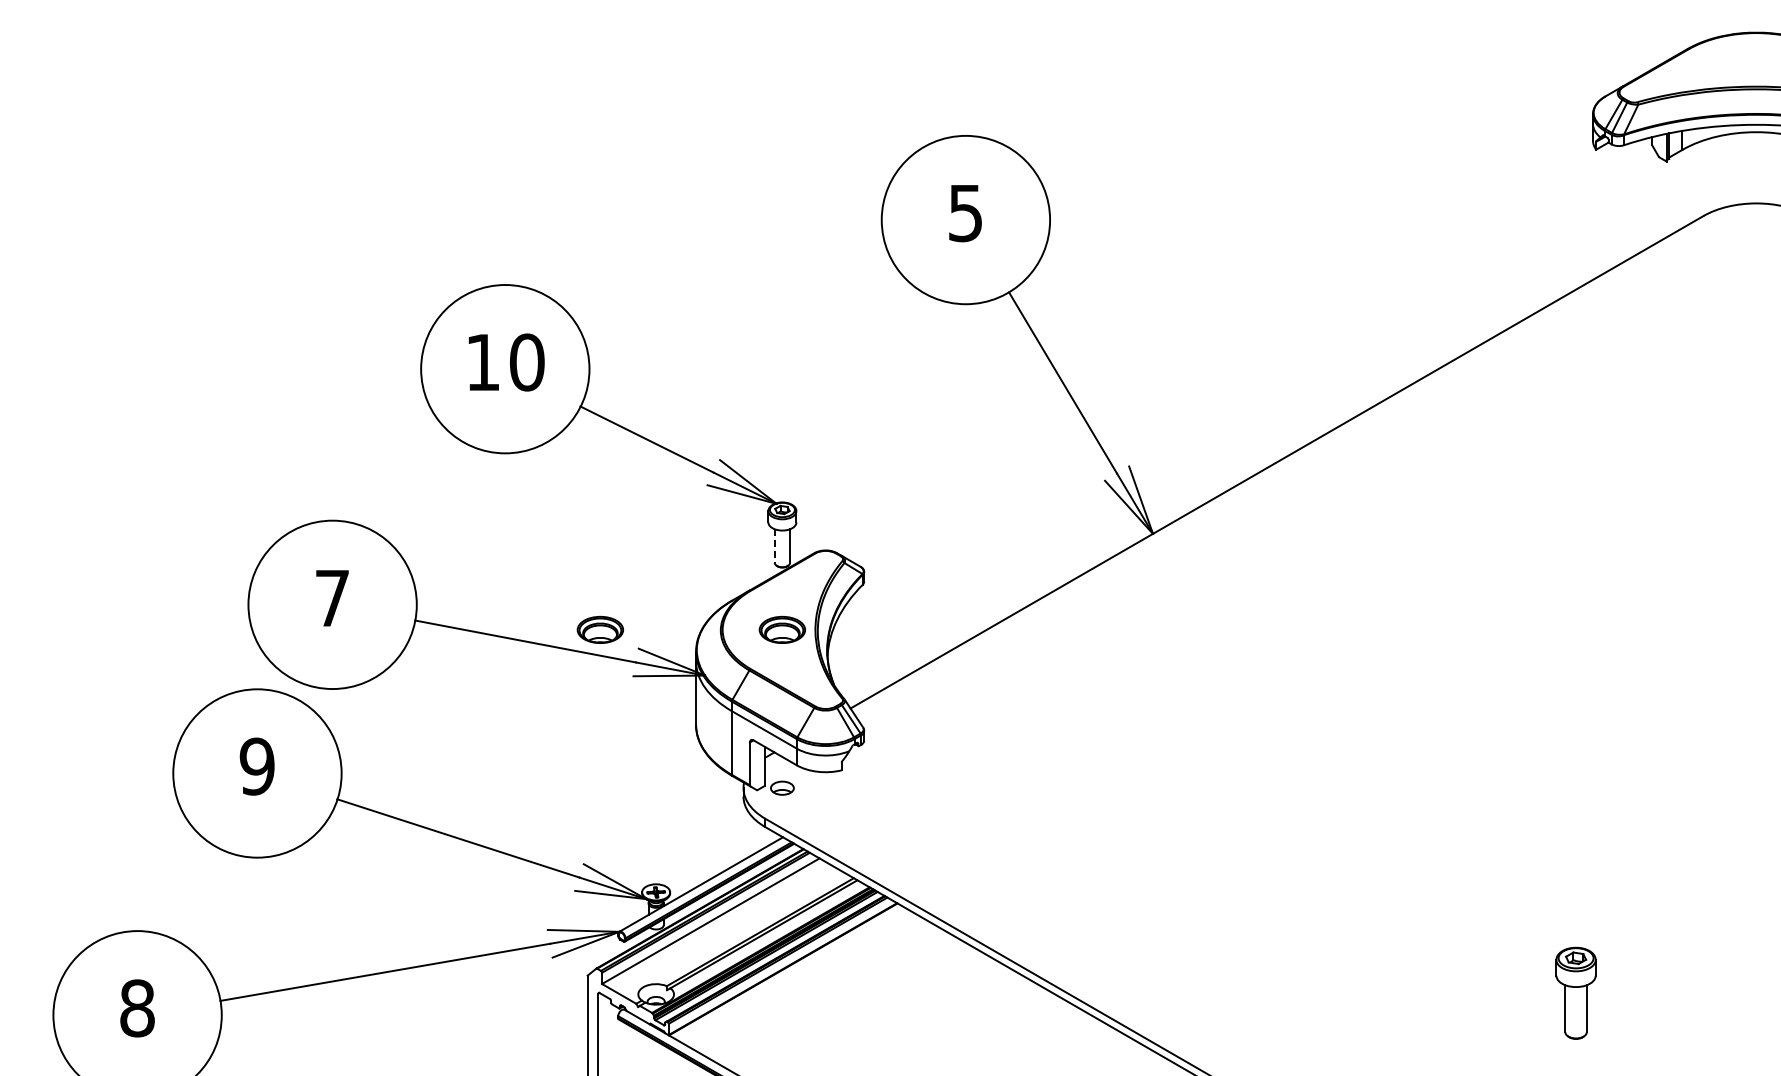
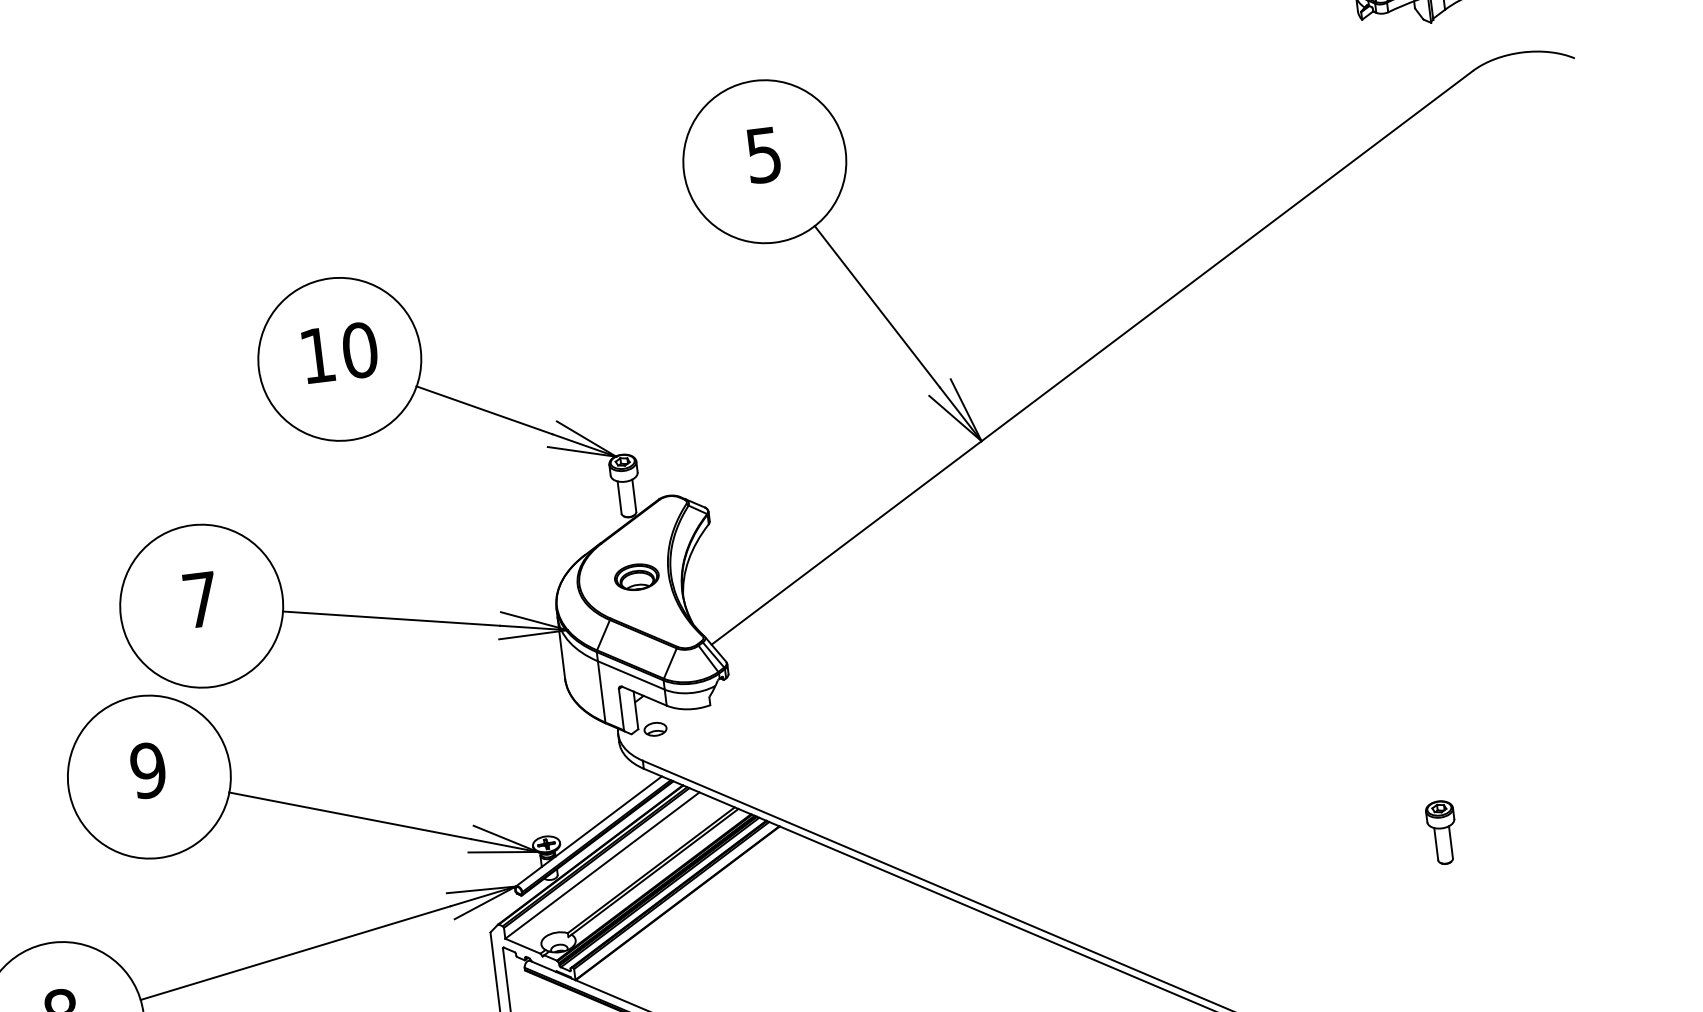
line: (774, 546) -> (619, 497), dashed -> solid
part: (599, 629) -> (461, 598), removed
part: (1575, 992) -> (1441, 832), size x0.71

